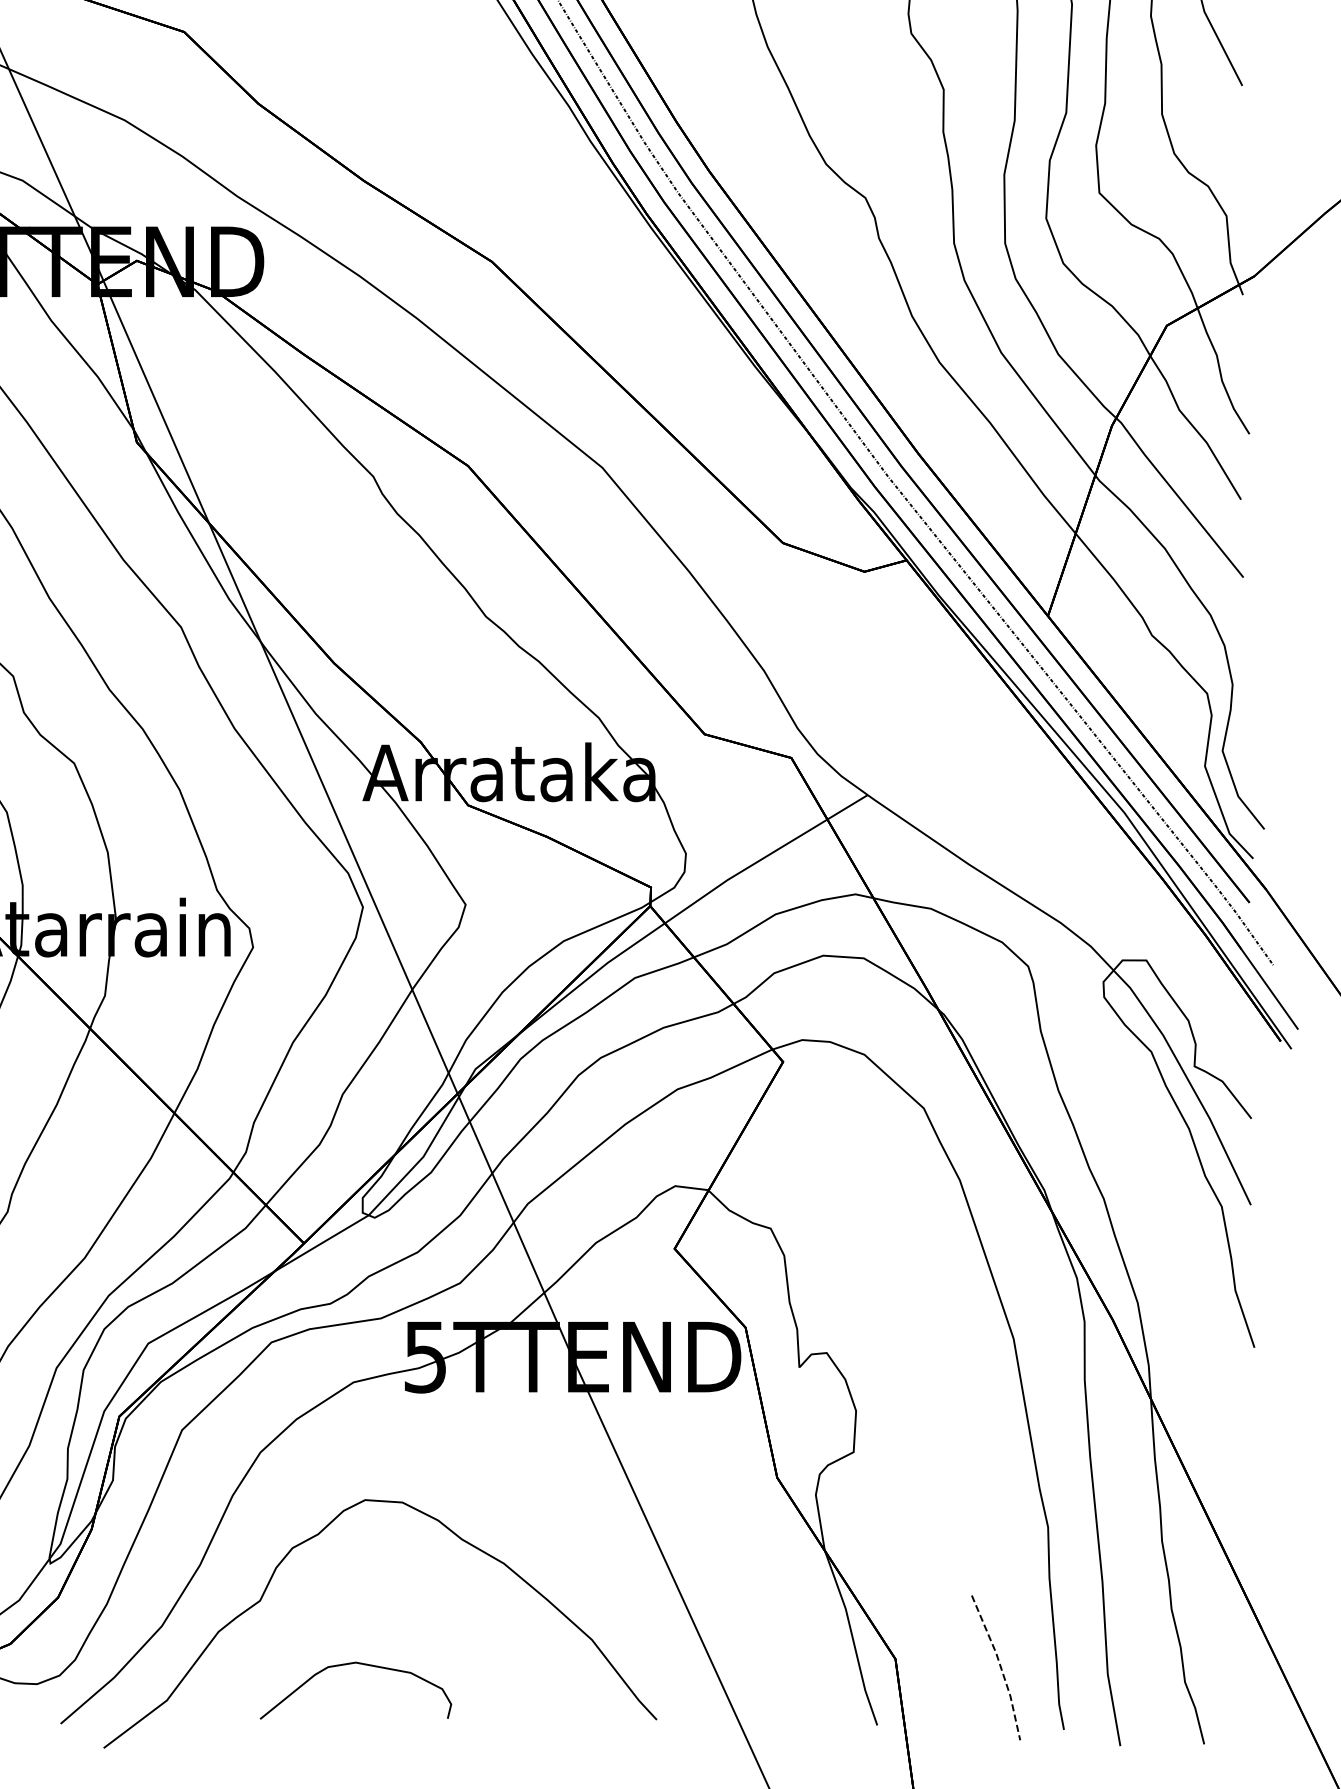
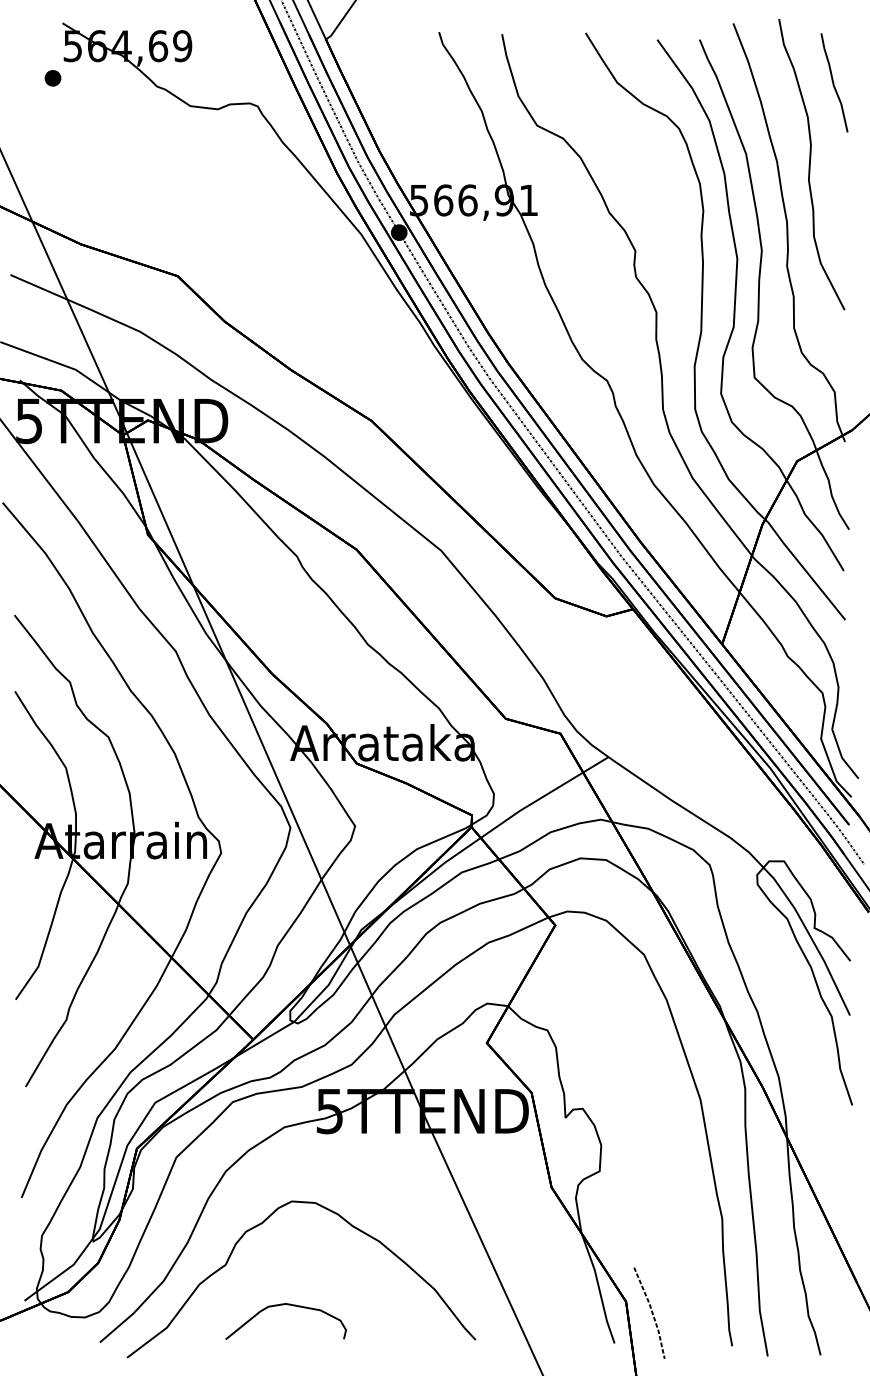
line: (999, 1666) -> (651, 1312), moved

